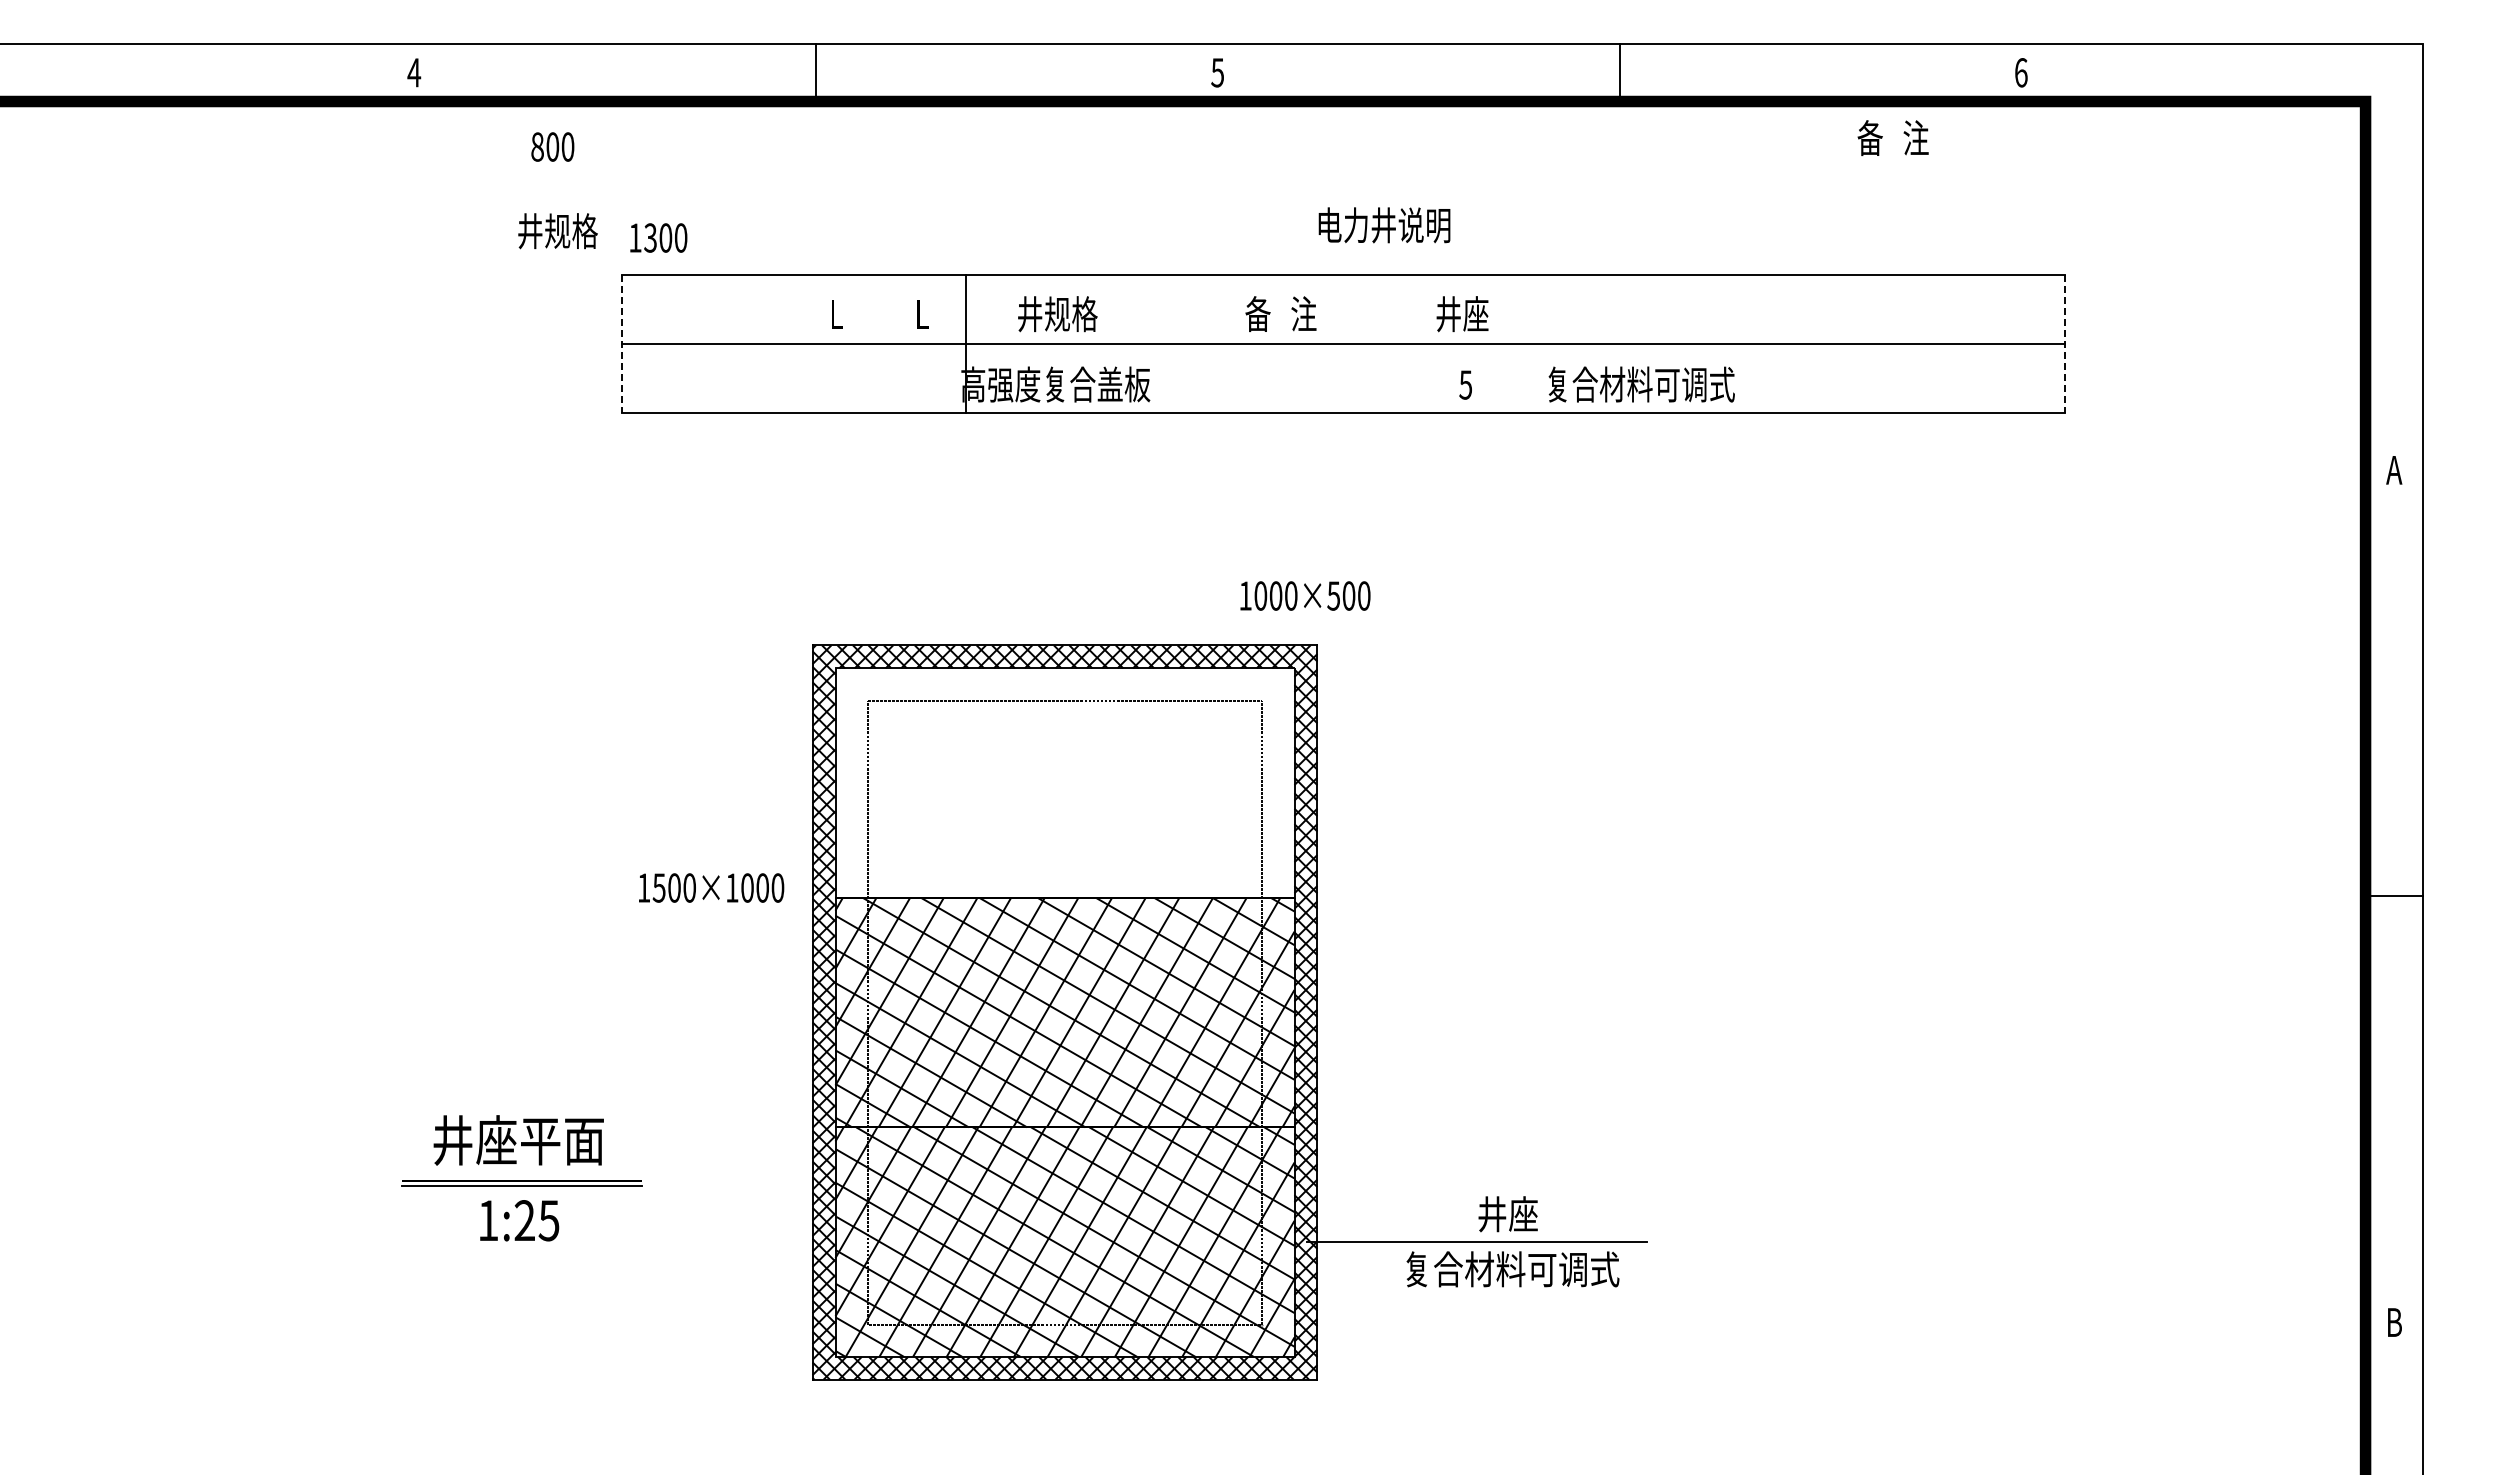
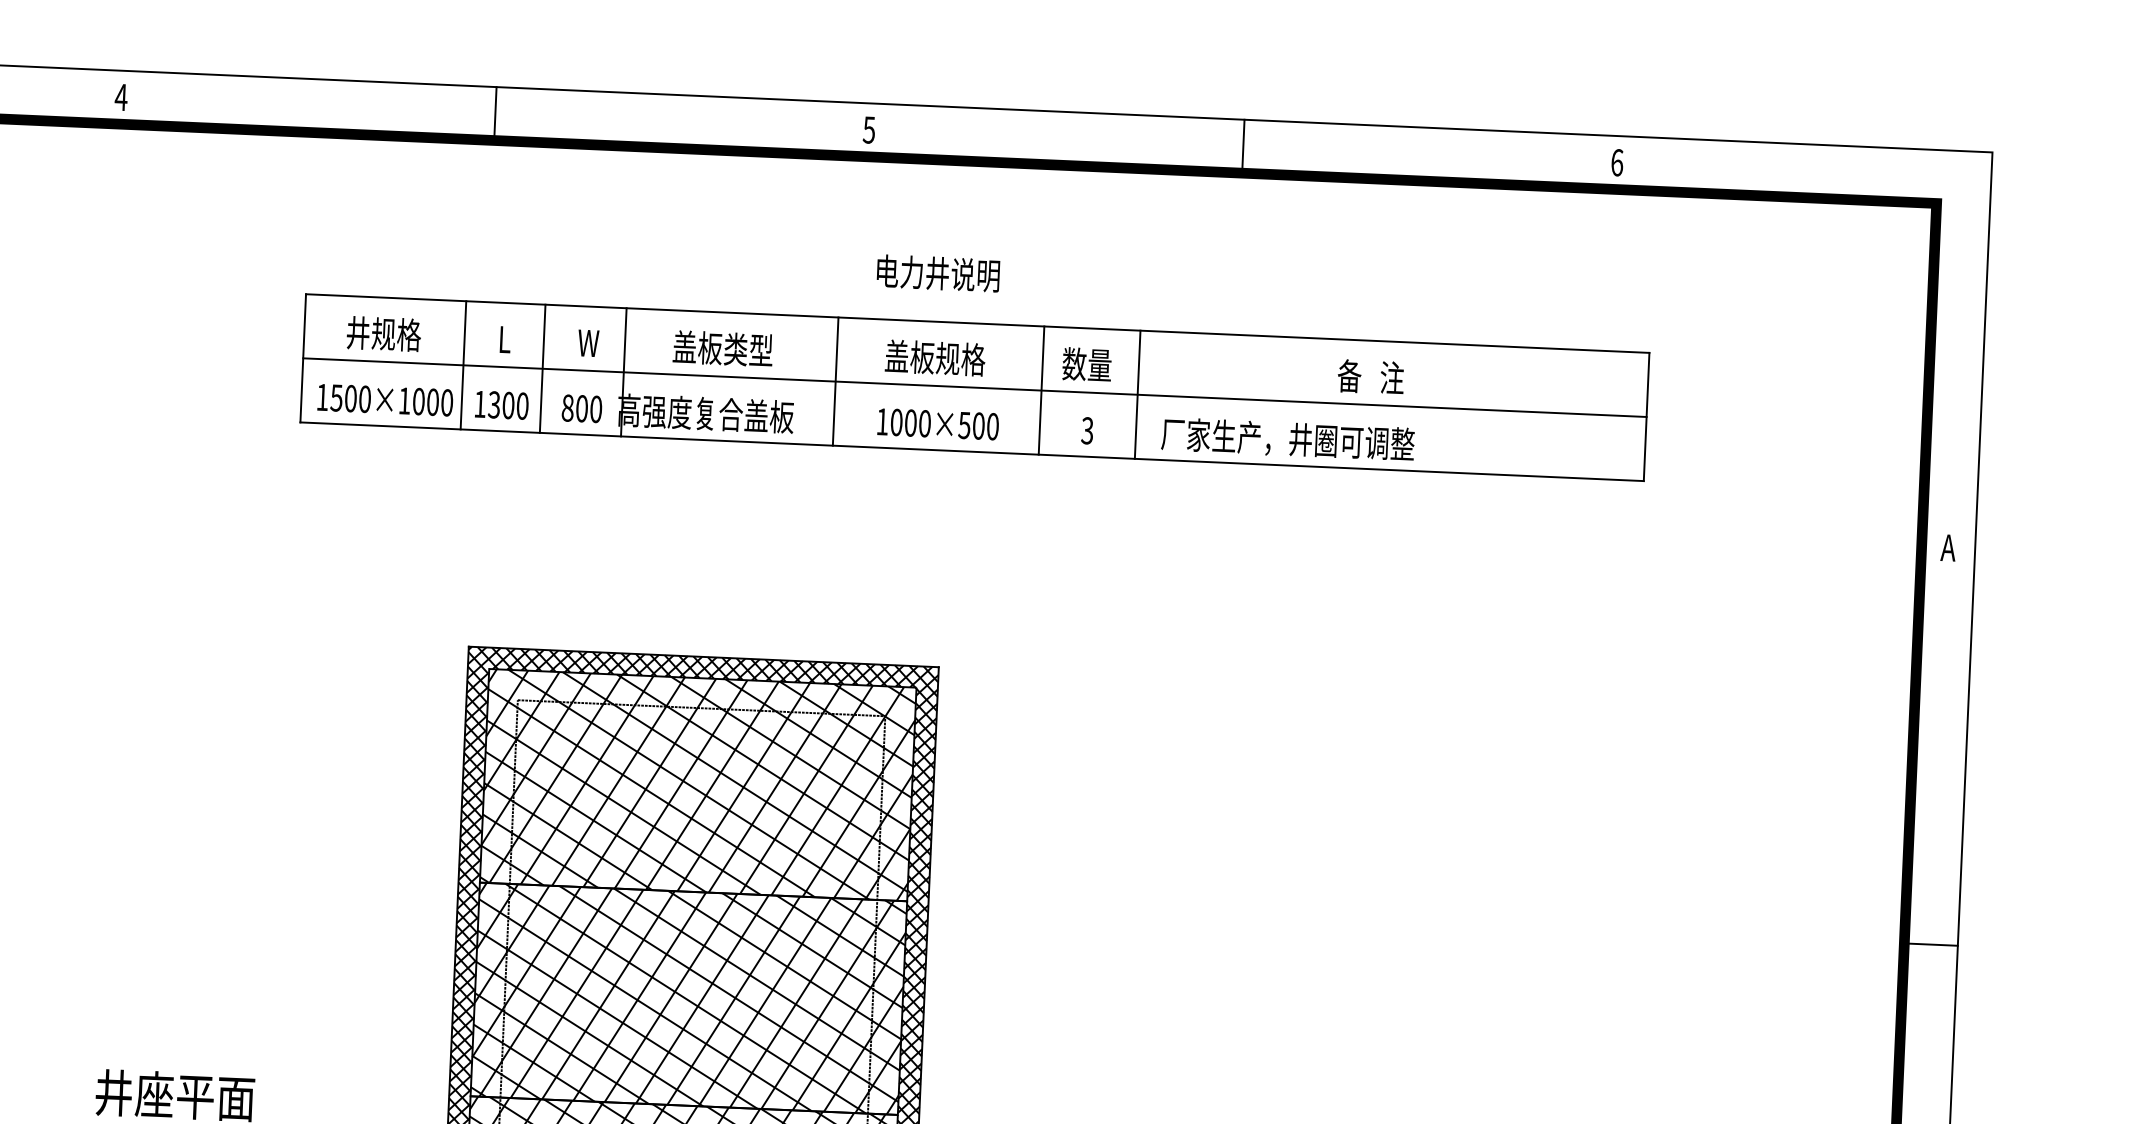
text: (1892, 137) -> (1370, 376), moved
text: (552, 146) -> (581, 408), moved
text: (1384, 225) -> (938, 273), moved
text: (557, 231) -> (383, 334), moved
text: (658, 237) -> (501, 404), moved
text: (926, 314) -> (588, 343), L -> W
text: (1070, 314) -> (722, 349), 井规格 -> 盖板类型
text: (1299, 314) -> (935, 358), 备   注 -> 盖板规格
text: (1462, 314) -> (1087, 365), 井座 -> 数量
line: (793, 343) -> (463, 364), added
line: (878, 343) -> (542, 368), added
line: (1193, 343) -> (835, 381), added
line: (1414, 343) -> (1041, 390), added
line: (1517, 343) -> (1137, 394), added
line: (621, 344) -> (303, 358), dashed -> solid
line: (2064, 344) -> (1646, 417), dashed -> solid
text: (1465, 384) -> (1087, 430), 5 -> 3
text: (1680, 384) -> (1287, 439), 复合材料可调式 -> 厂家生产，井圈可调整
text: (1305, 595) -> (938, 423), moved
hatch: (1064, 782) -> (697, 784), added
text: (711, 887) -> (385, 399), moved

